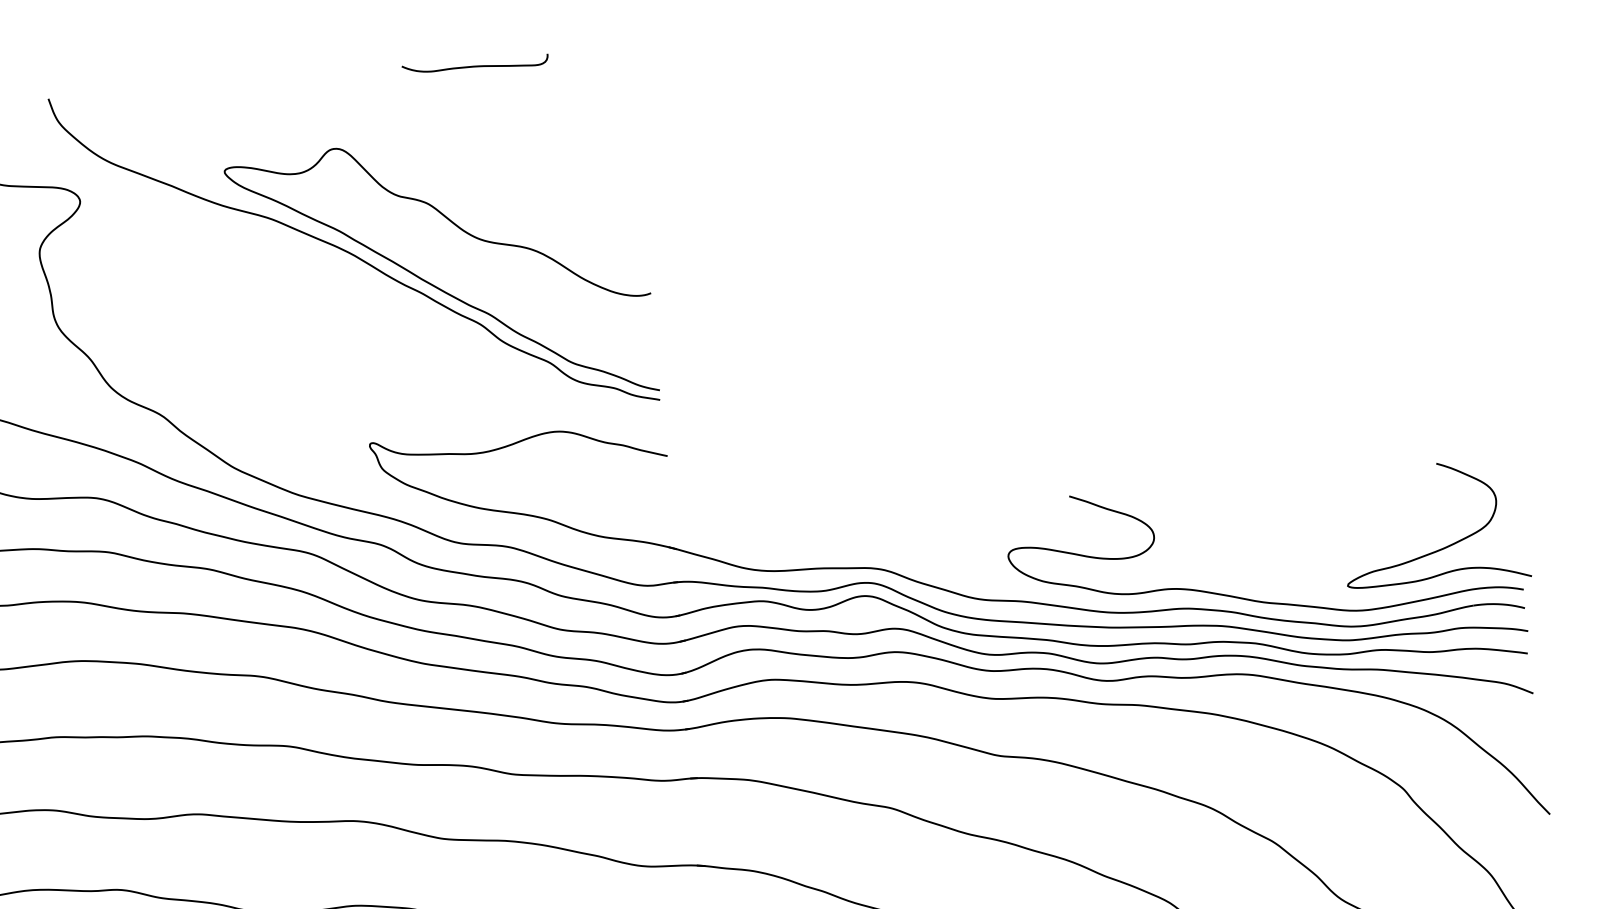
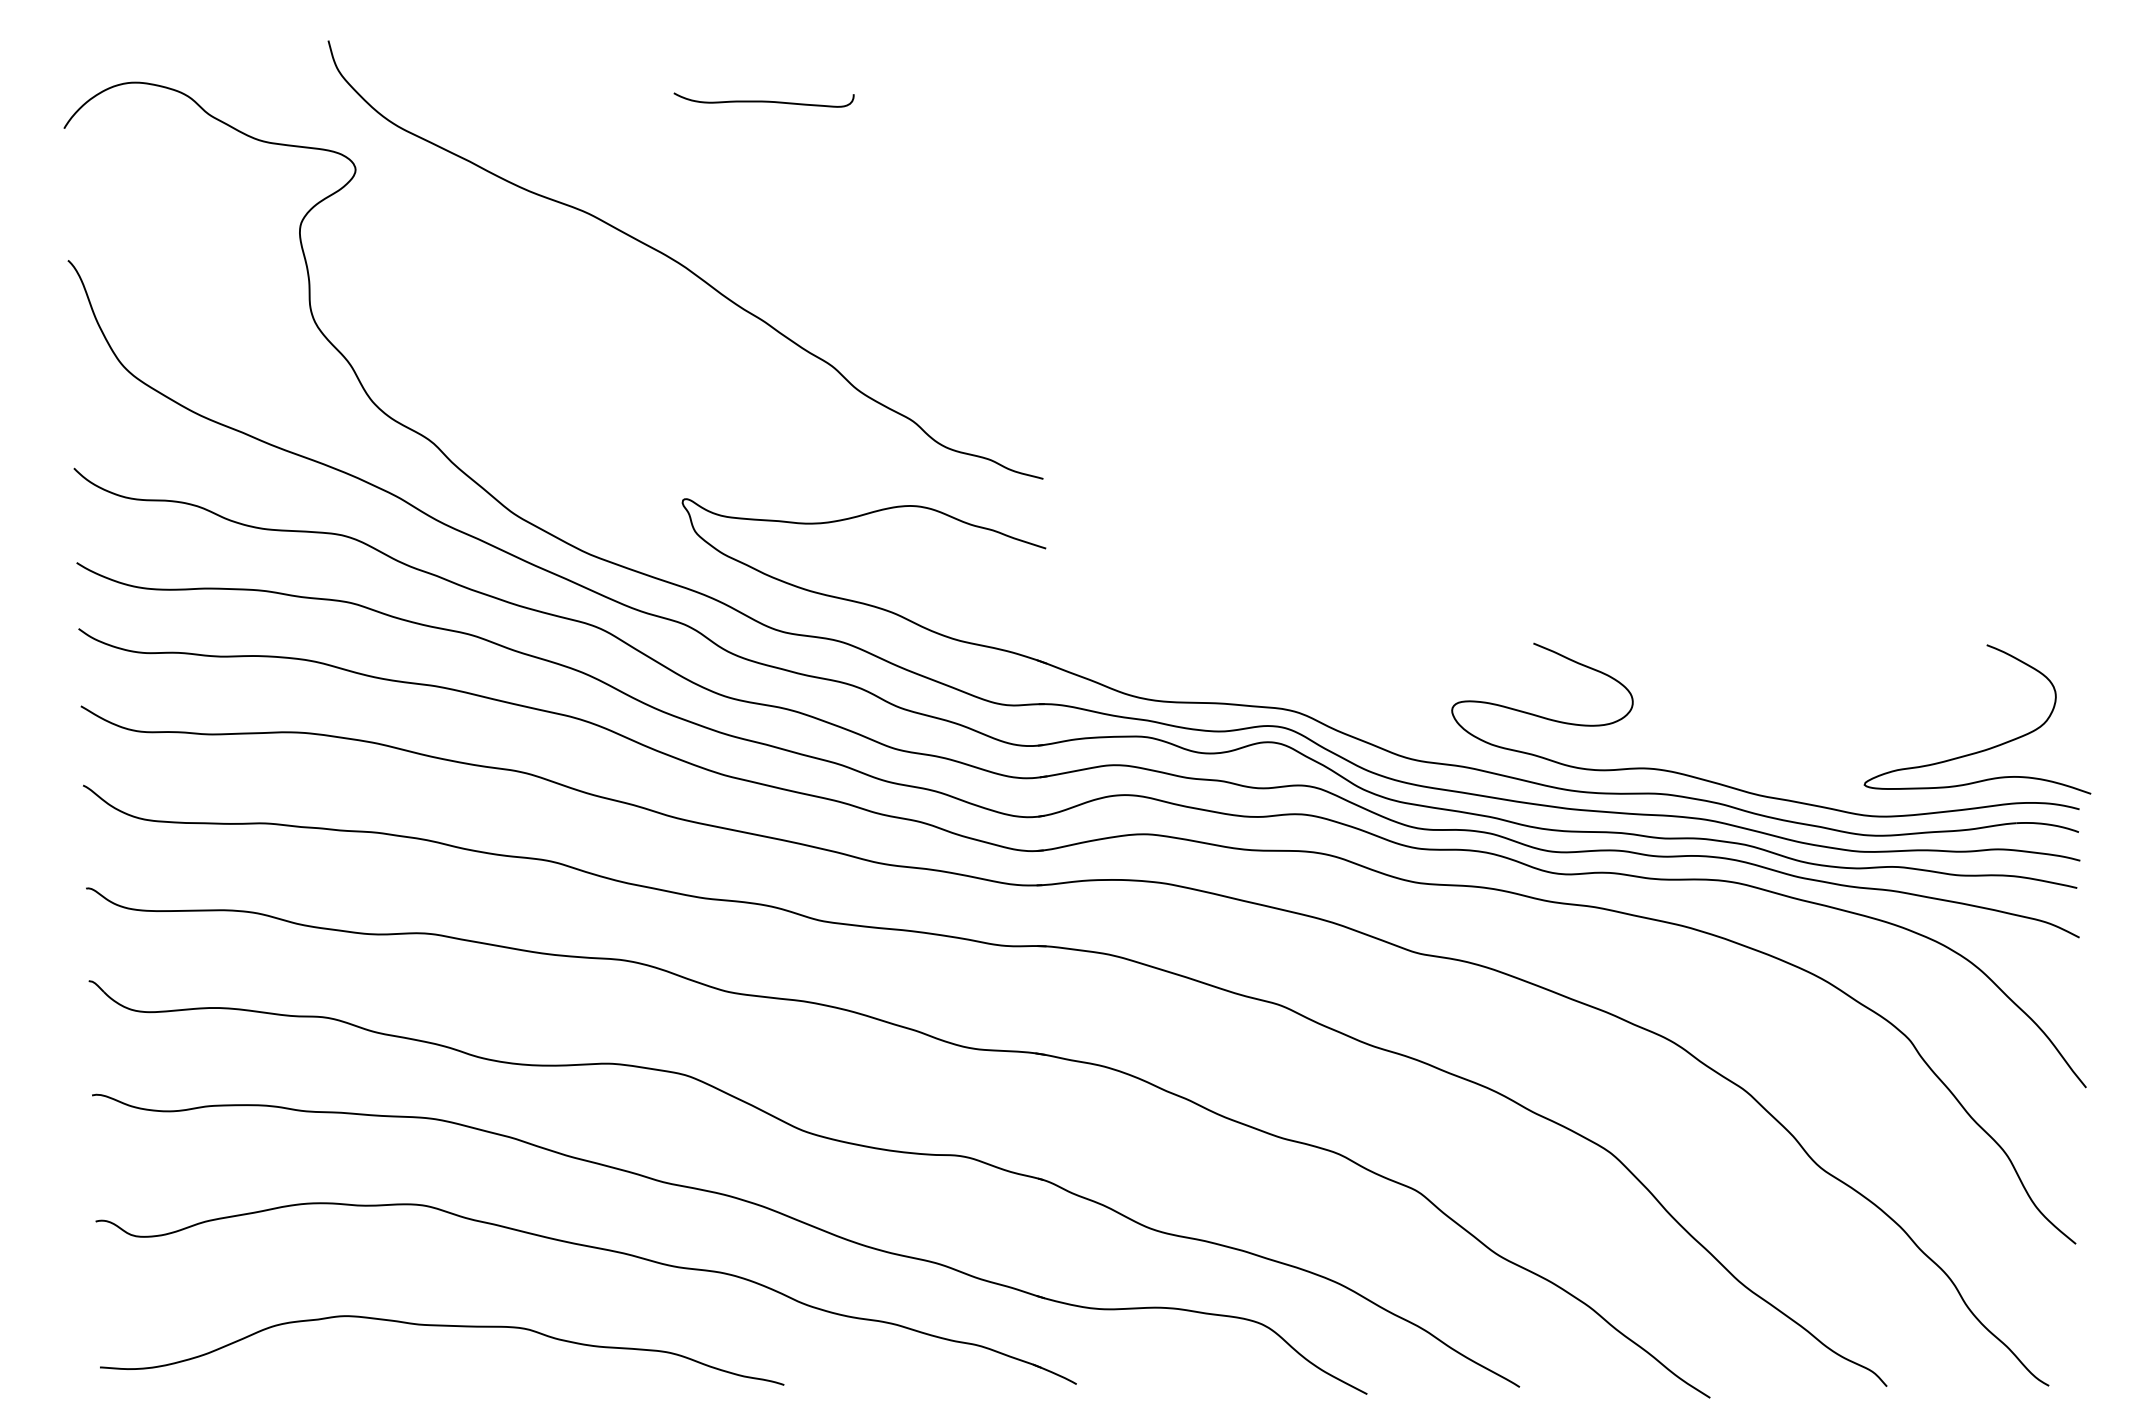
curve: (474, 65) -> (763, 100), moved
curve: (434, 285) -> (779, 312), removed

